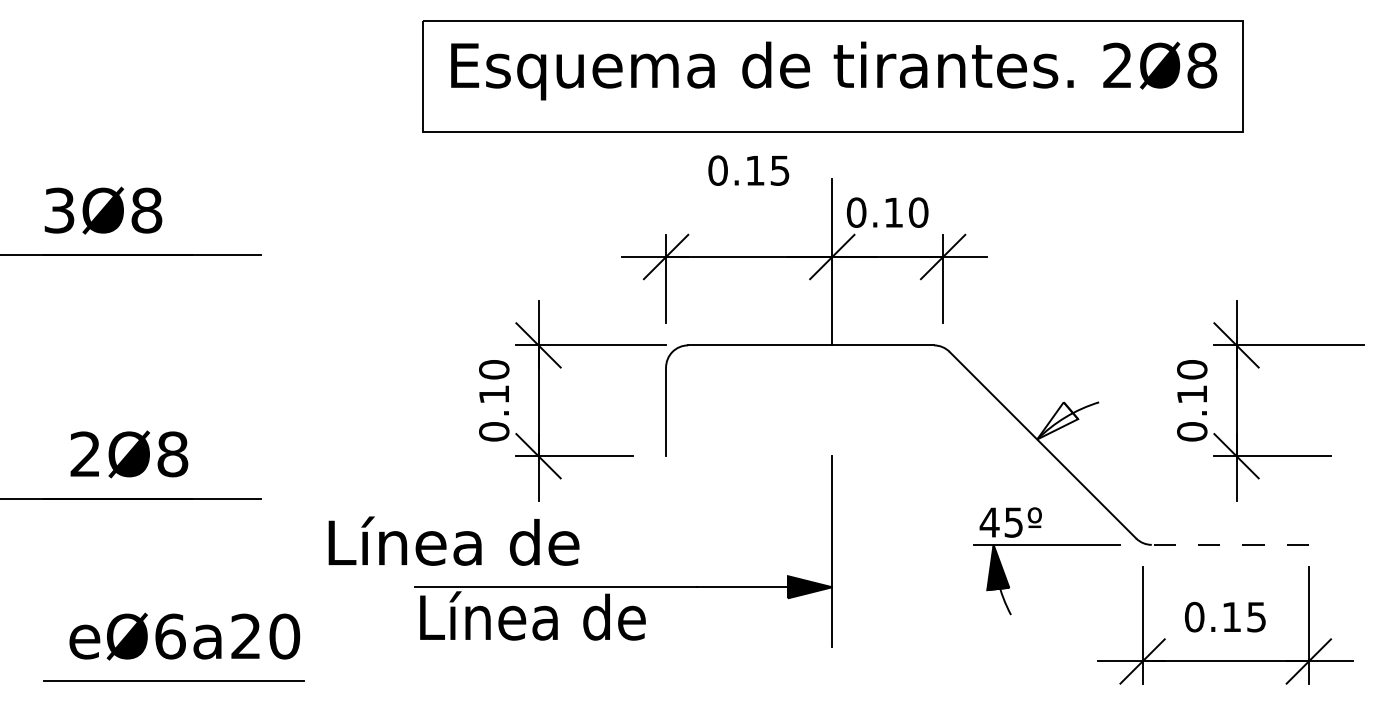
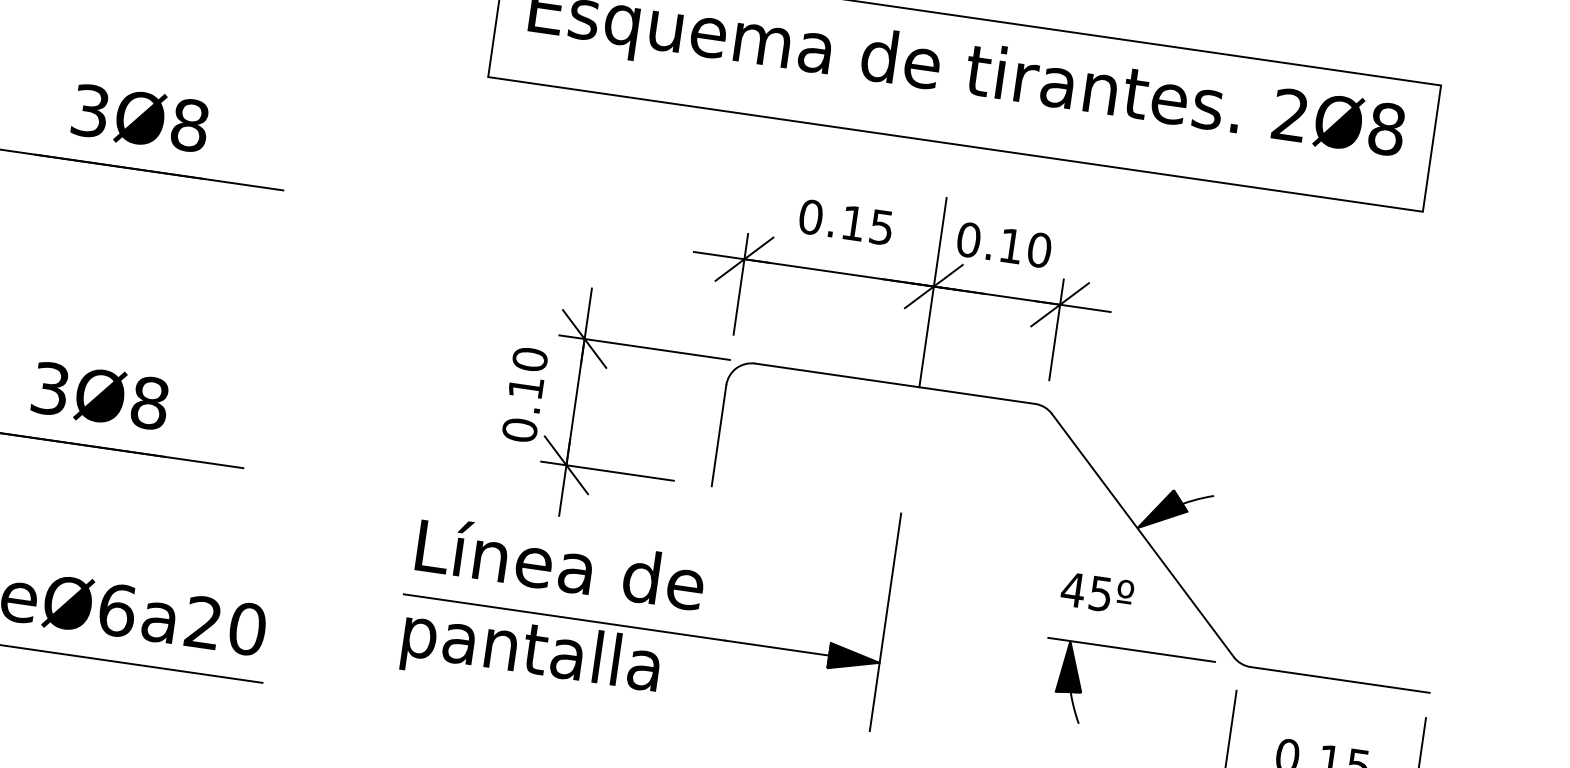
text: (748, 170) -> (845, 222), moved
text: (103, 210) -> (140, 118), moved
part: (1237, 400) -> (1372, 516), removed
fill: (1057, 420) -> (1163, 509), added
text: (85, 454) -> (50, 388), 2Ø8 -> 3Ø8
text: (1010, 522) -> (1096, 593), moved
text: (453, 540) -> (560, 562), moved
line: (1230, 544) -> (1340, 679), dashed -> solid
text: (532, 621) -> (532, 652), Línea de -> pantalla

